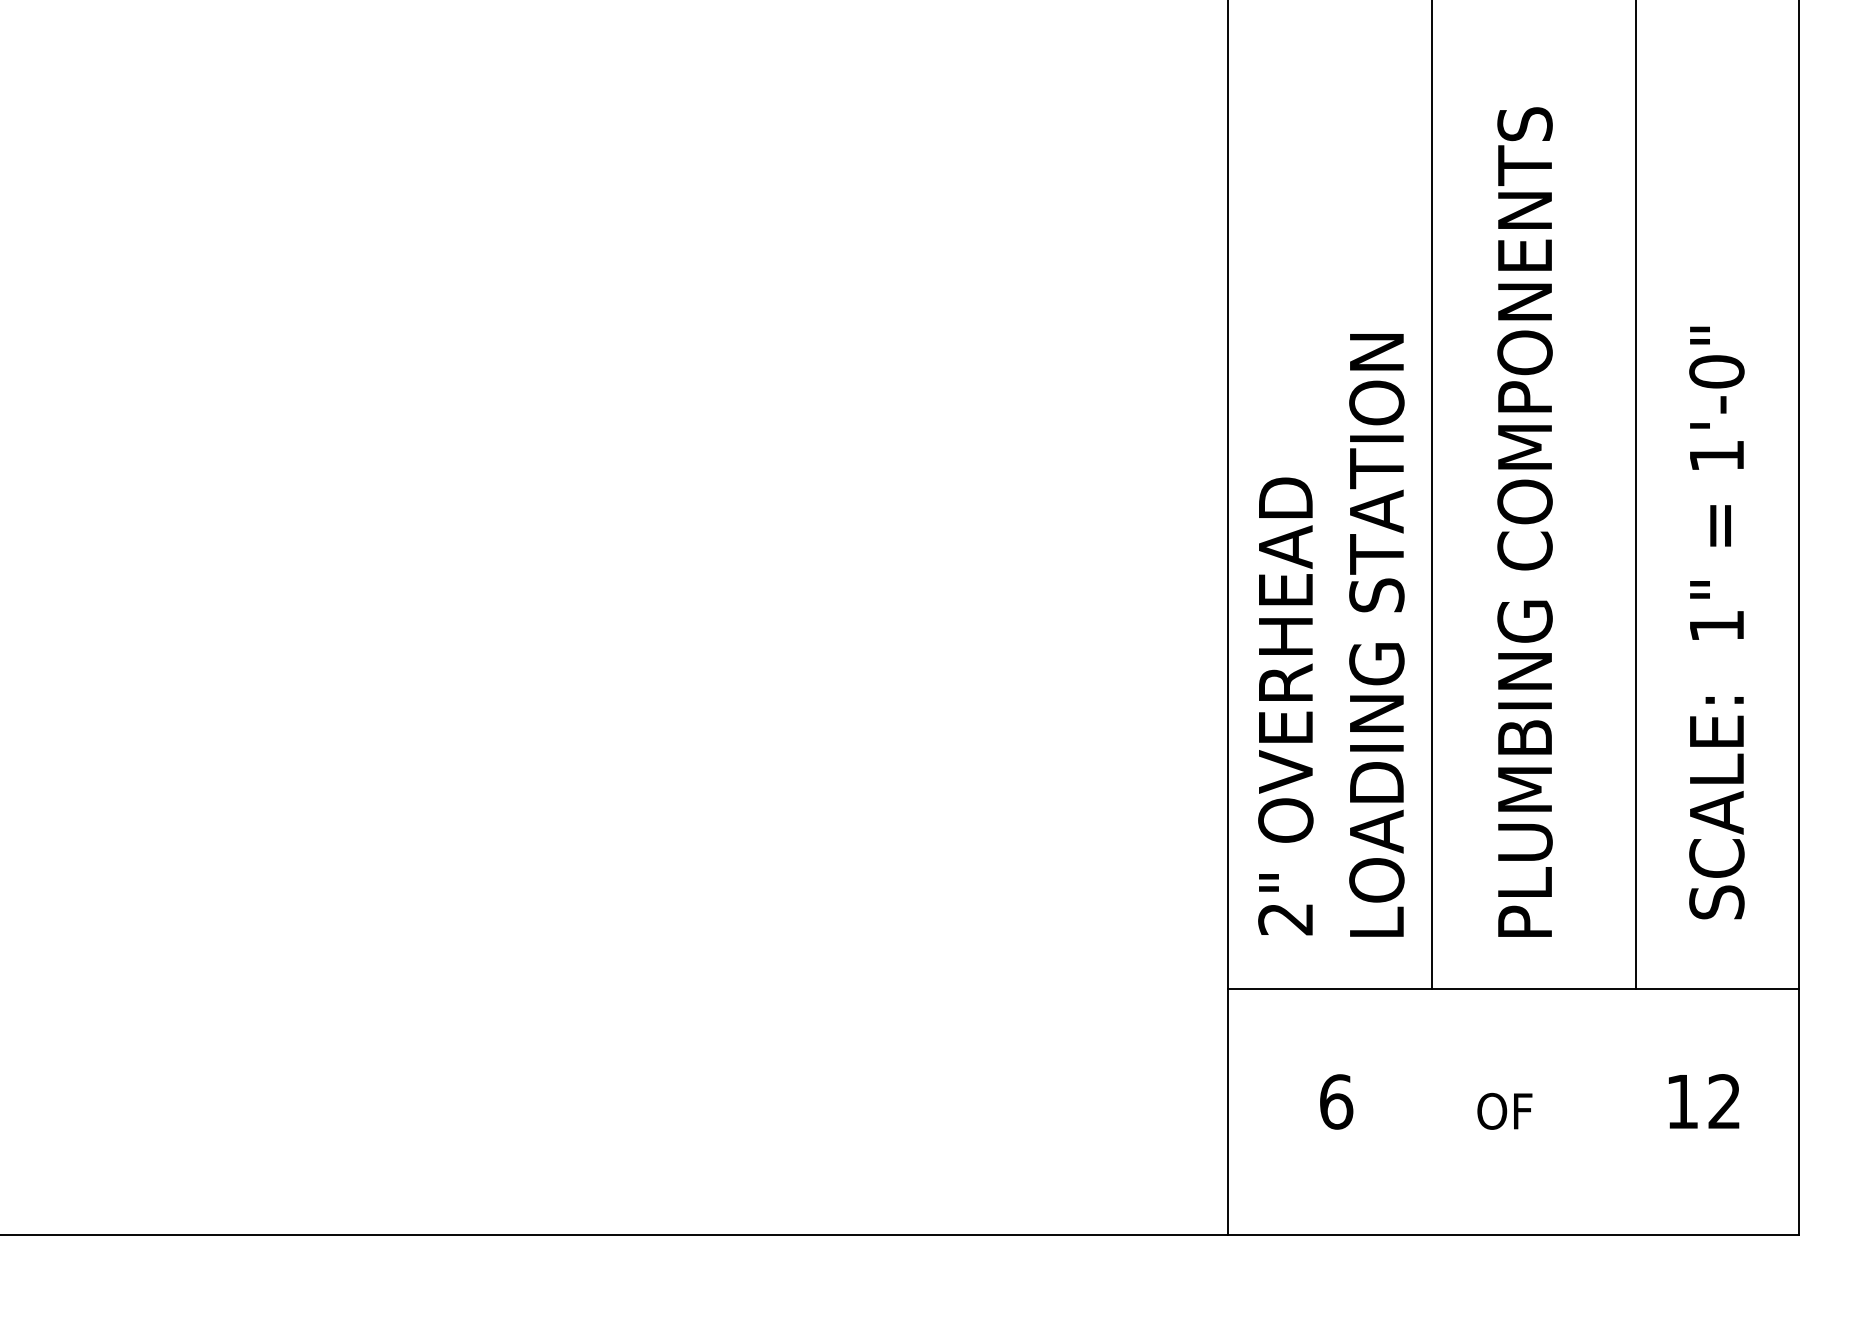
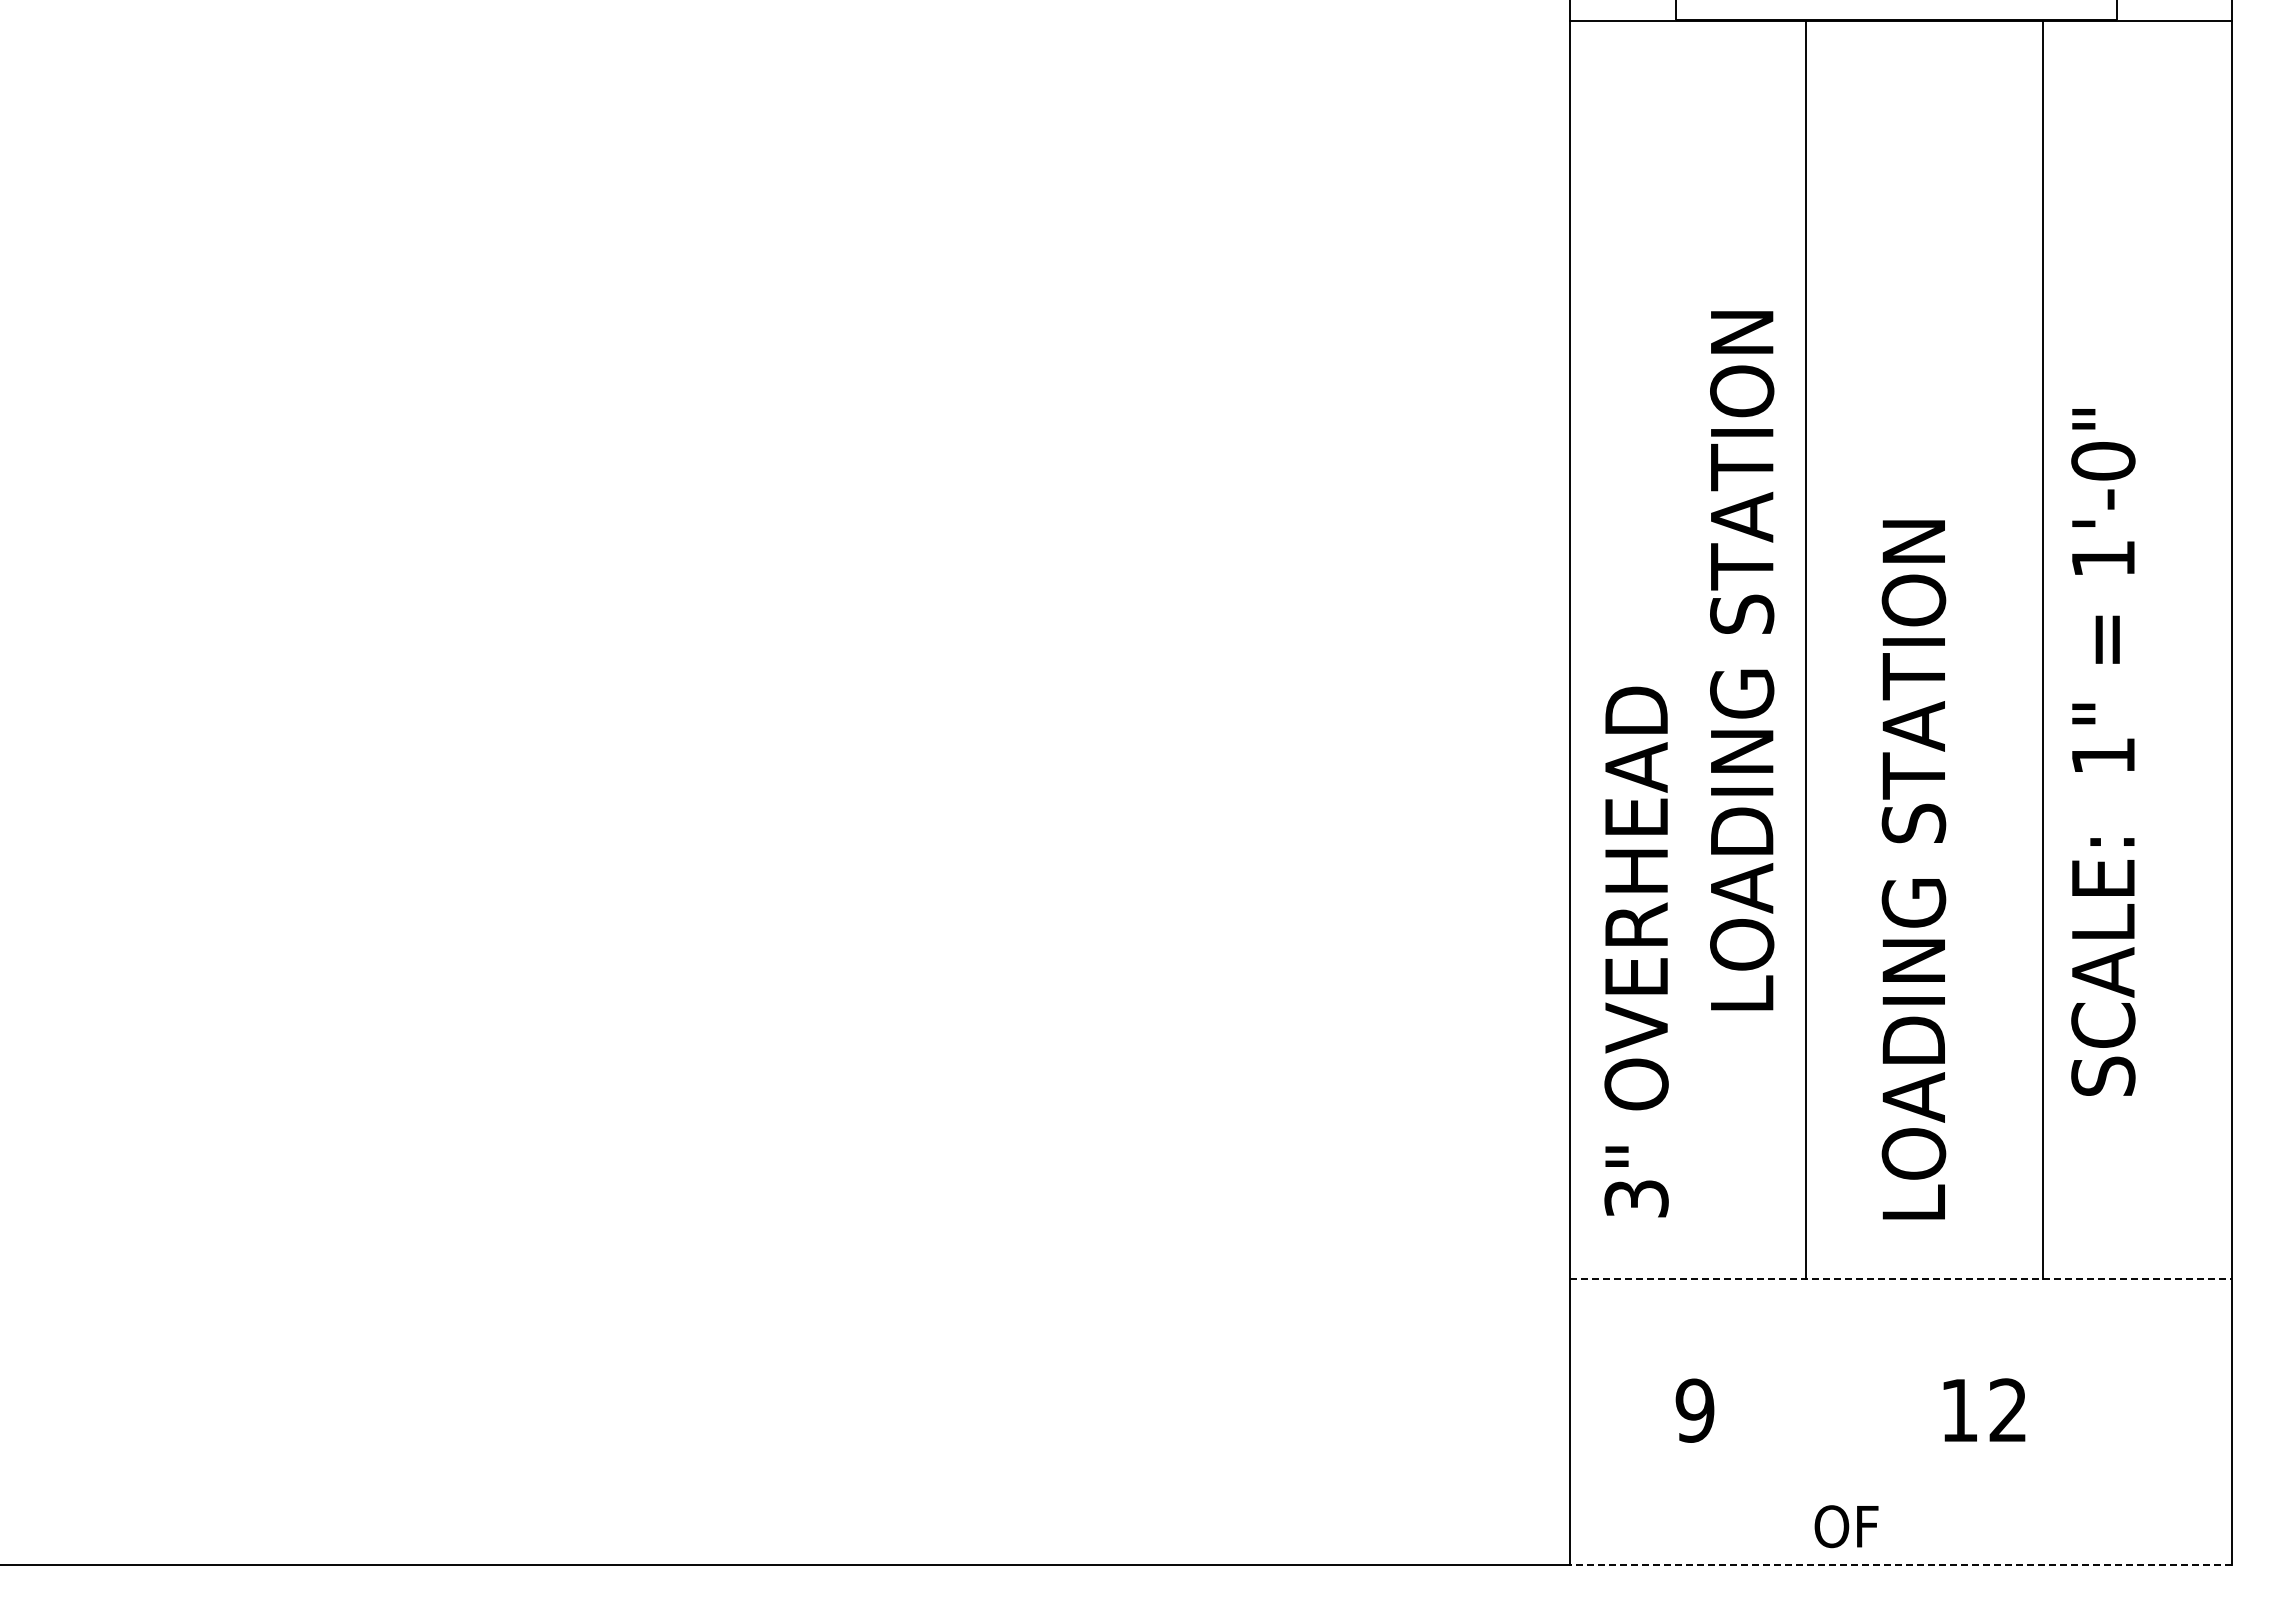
text: (1524, 518) -> (1913, 734), PLUMBING COMPONENTS -> LOADING STATION
text: (1717, 623) -> (2103, 752), moved
text: (1377, 635) -> (1742, 660), moved
text: (1285, 918) -> (1636, 1198), 2" -> 3"
line: (1514, 988) -> (1901, 1279), solid -> dashed
text: (1704, 1100) -> (1984, 1409), moved
text: (1335, 1101) -> (1694, 1410), 6 -> 9
text: (1504, 1111) -> (1846, 1526), moved
line: (1513, 1234) -> (1900, 1564), solid -> dashed

